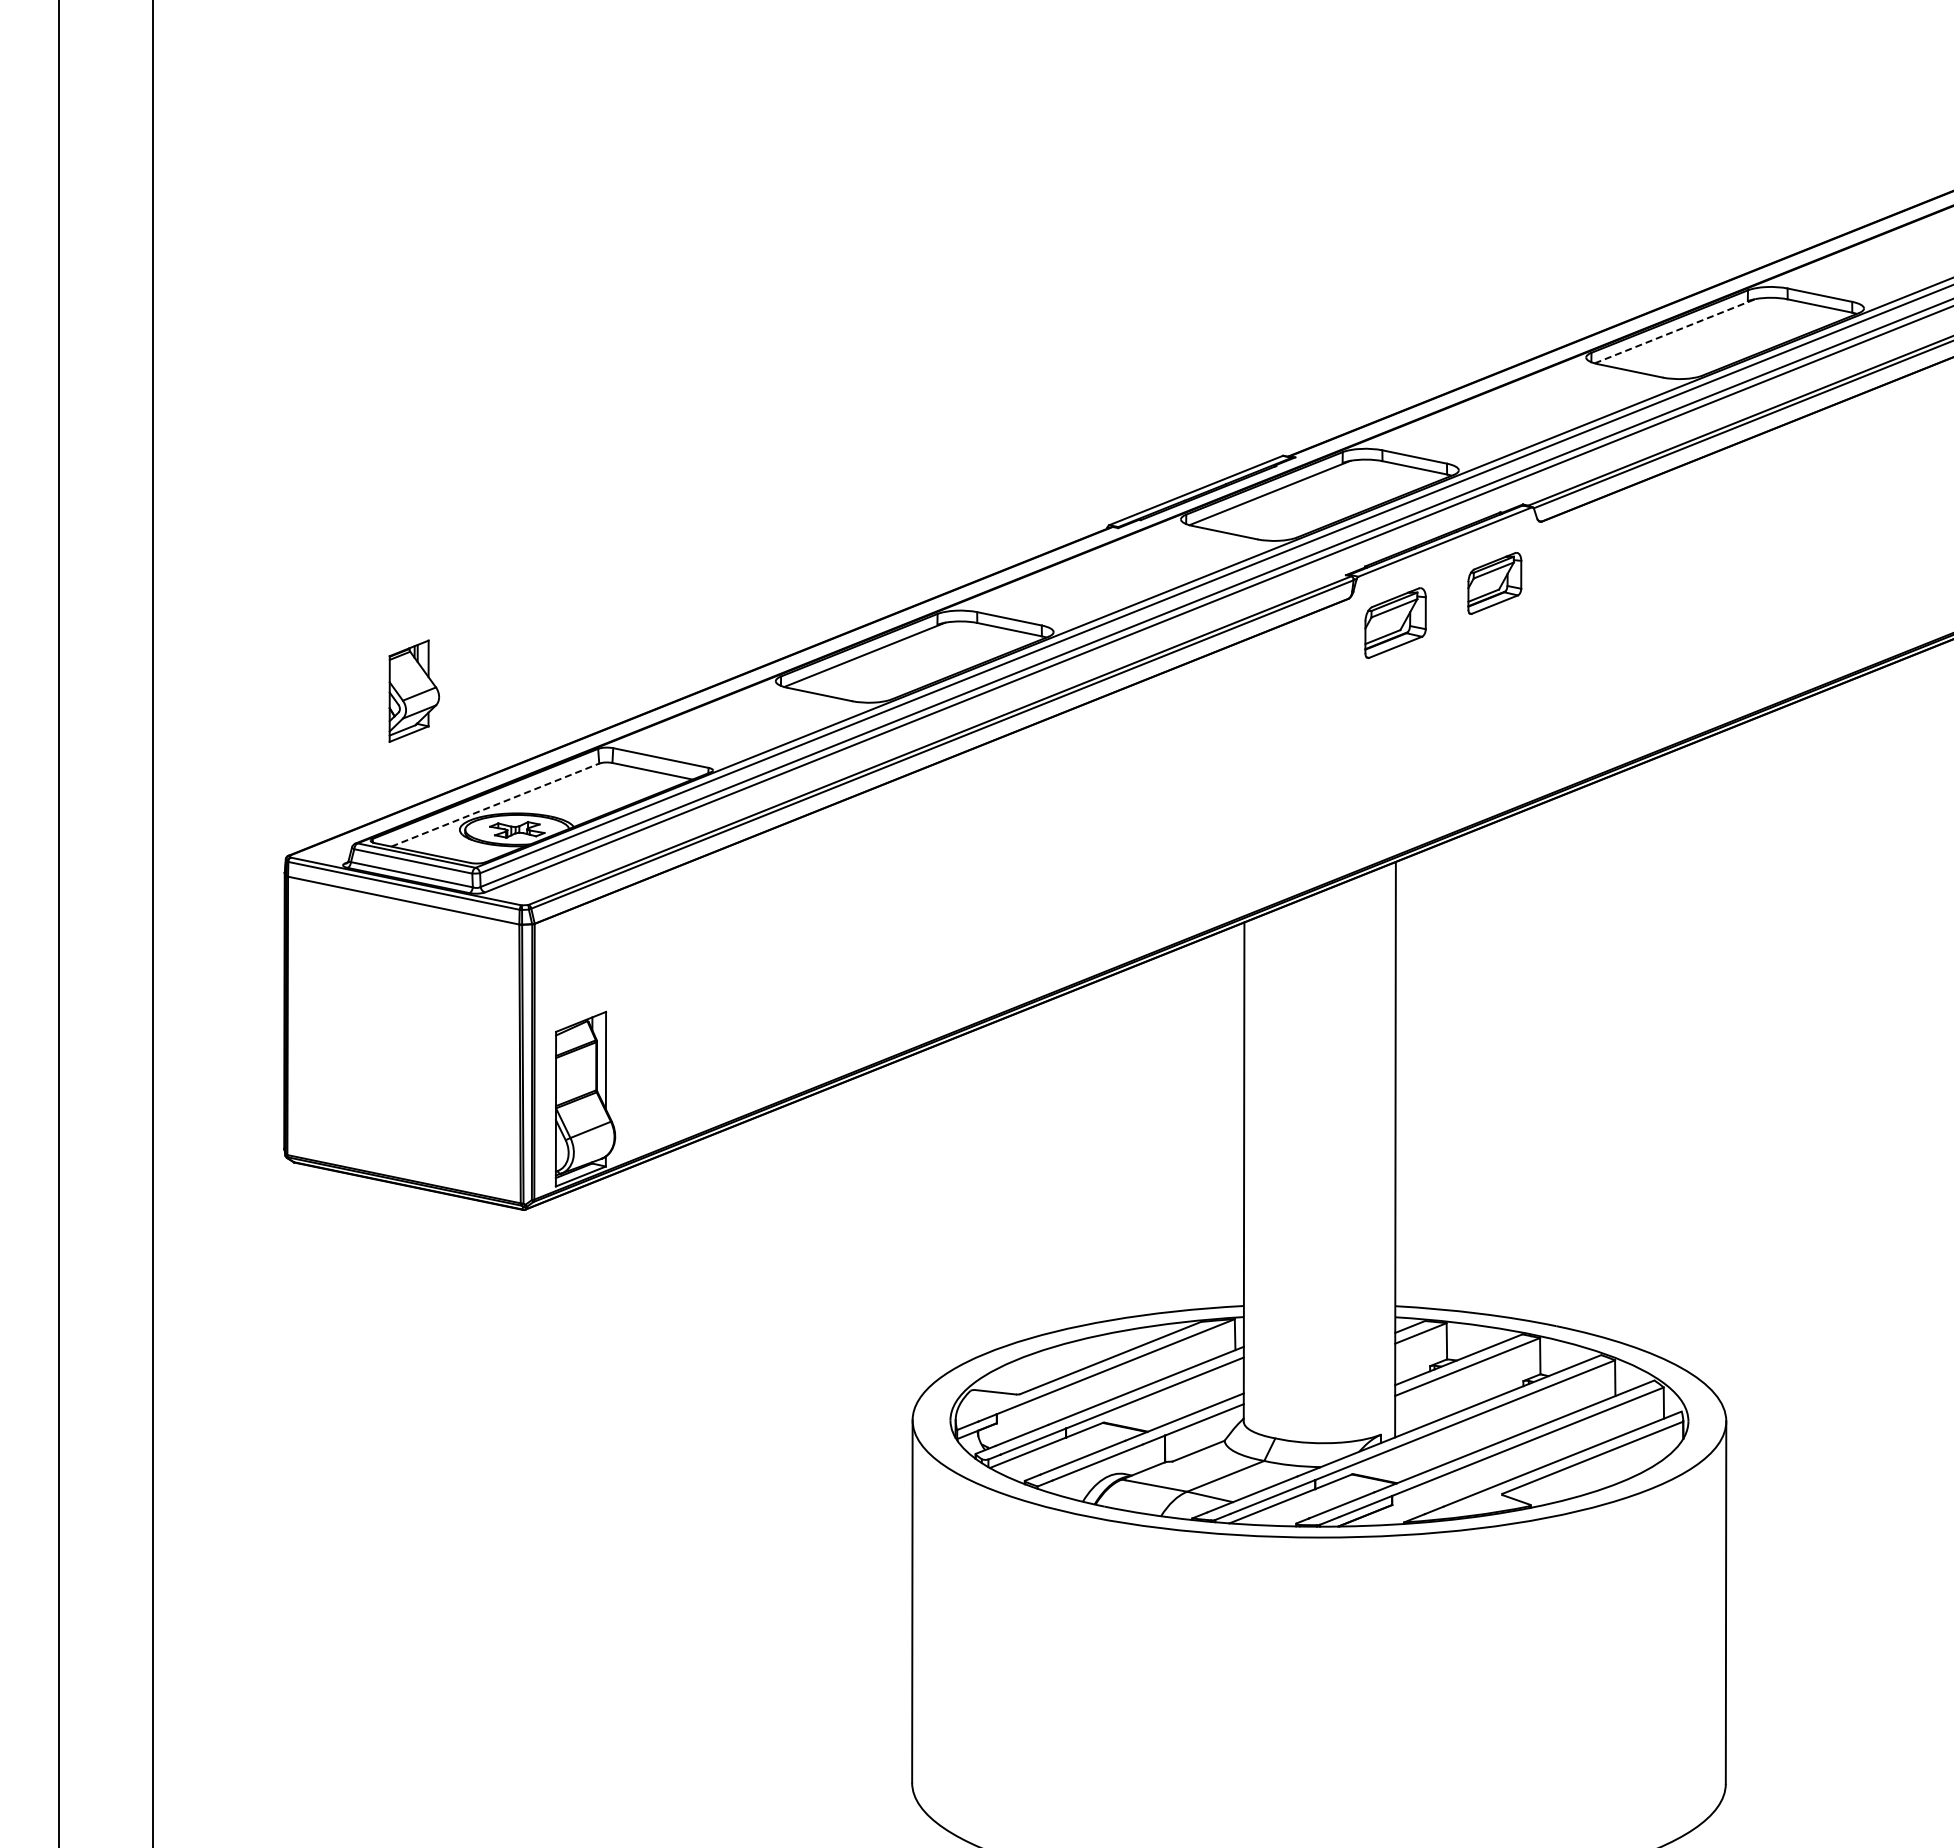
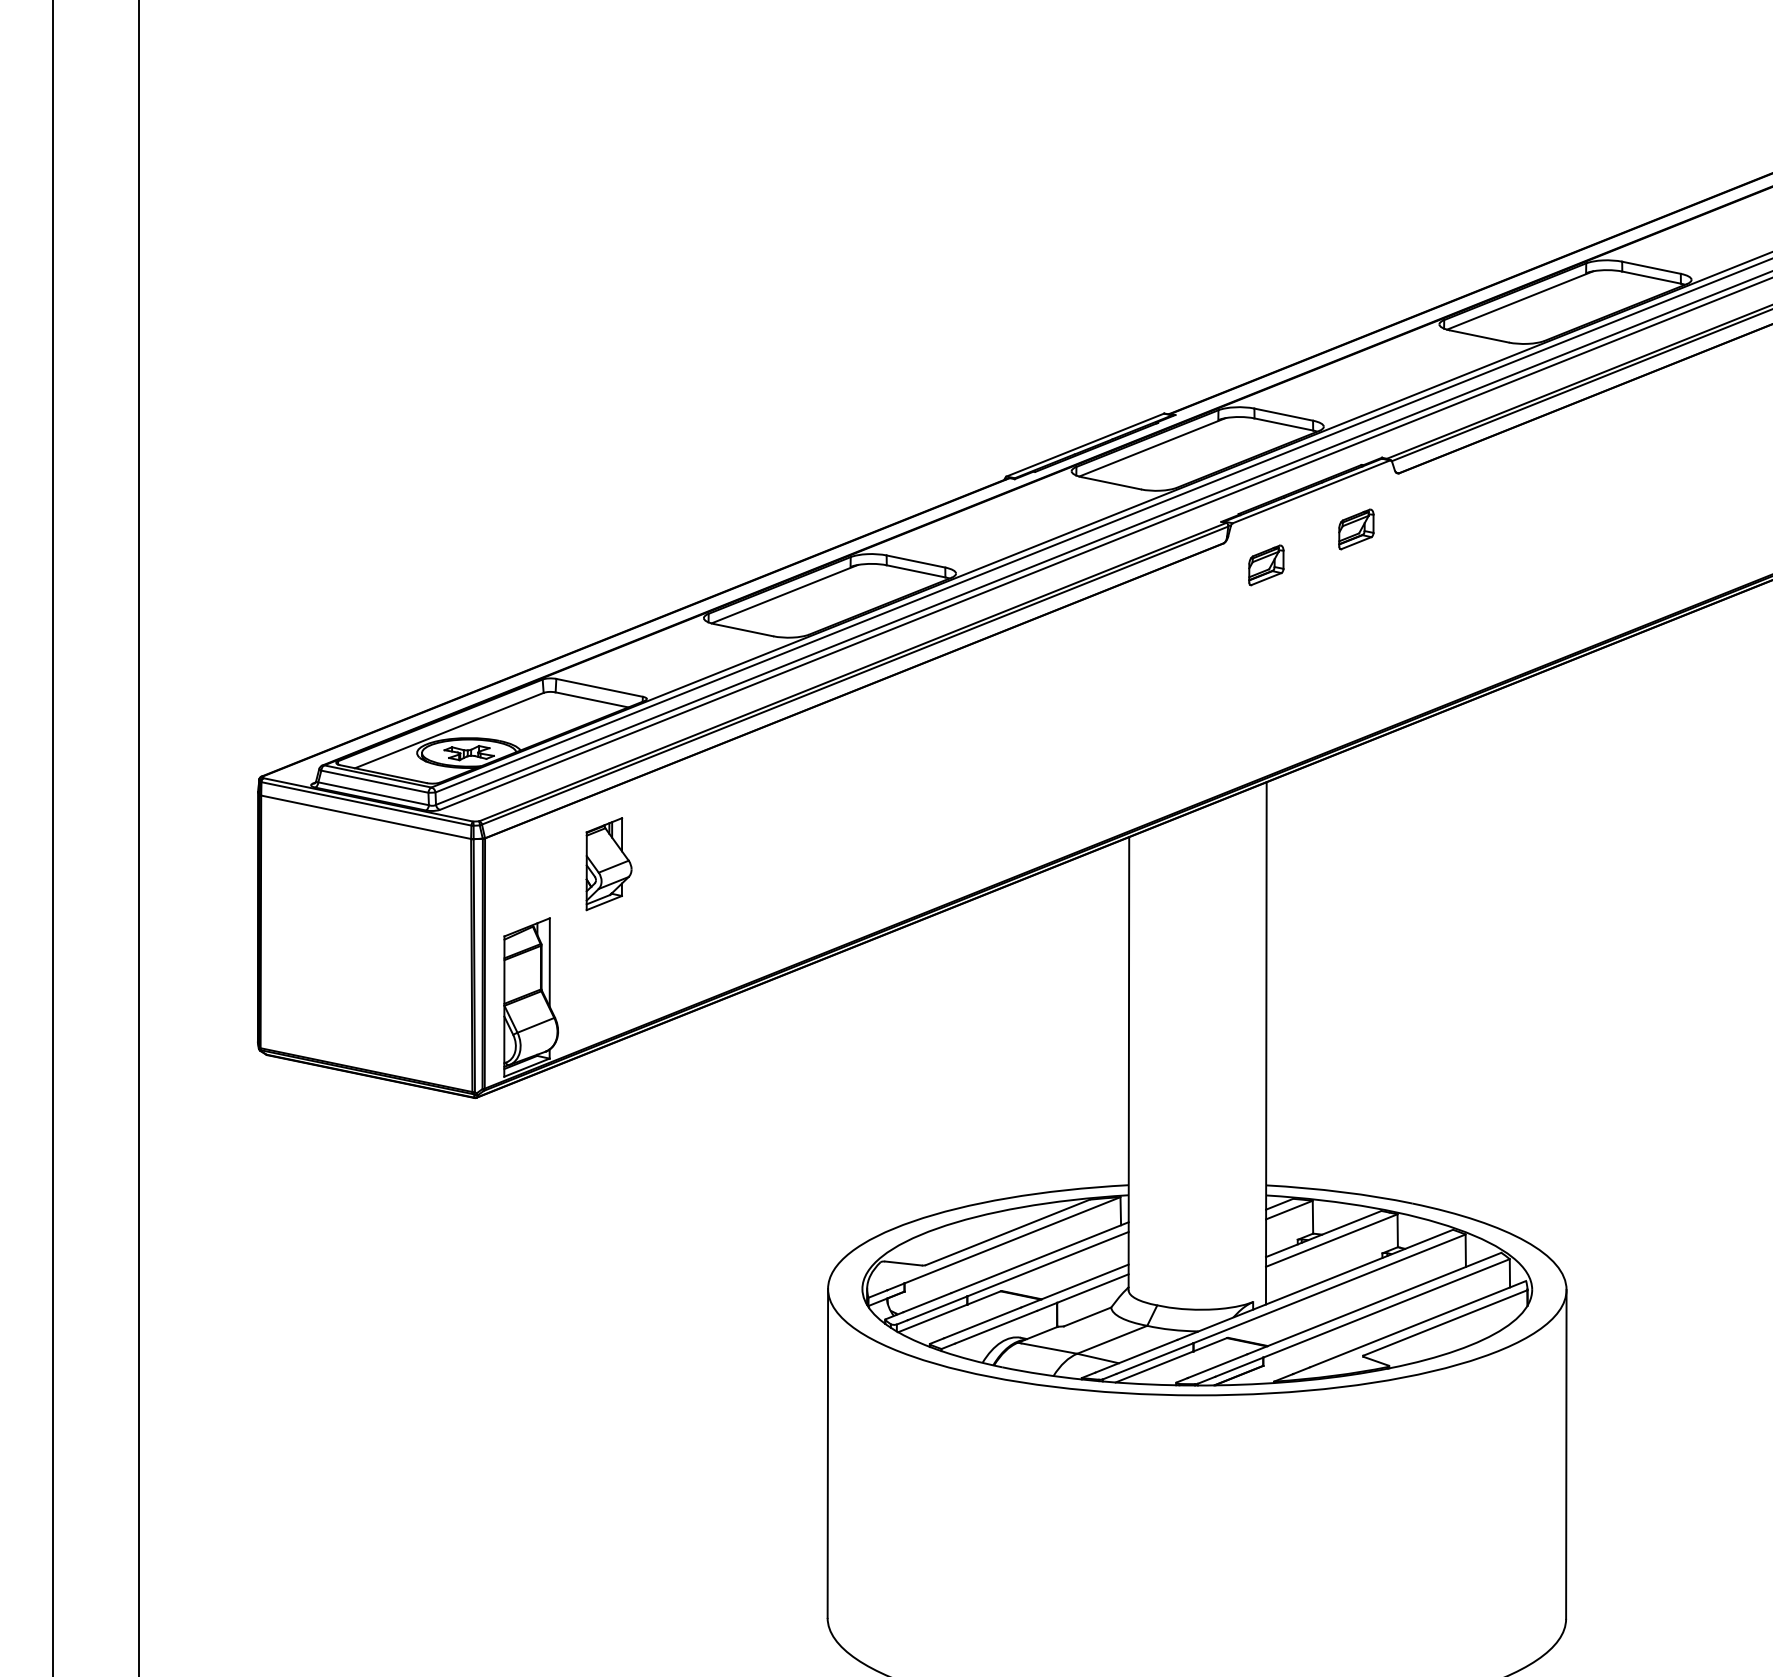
line: (1675, 331) -> (1520, 300), dashed -> solid
part: (1494, 583) -> (1356, 529), size x0.71
part: (1395, 622) -> (1266, 564), size x0.62
part: (413, 690) -> (608, 863), moved
line: (495, 805) -> (449, 730), dashed -> solid

